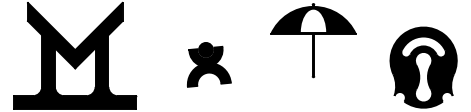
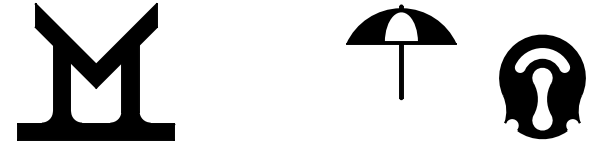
part: (208, 64) -> (267, 83), removed

